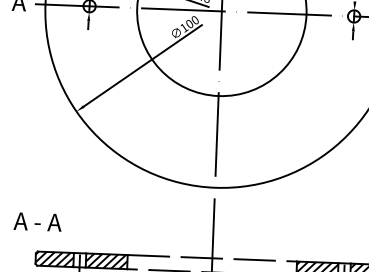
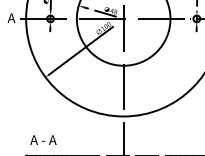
text: (37, 220) -> (43, 139), moved

